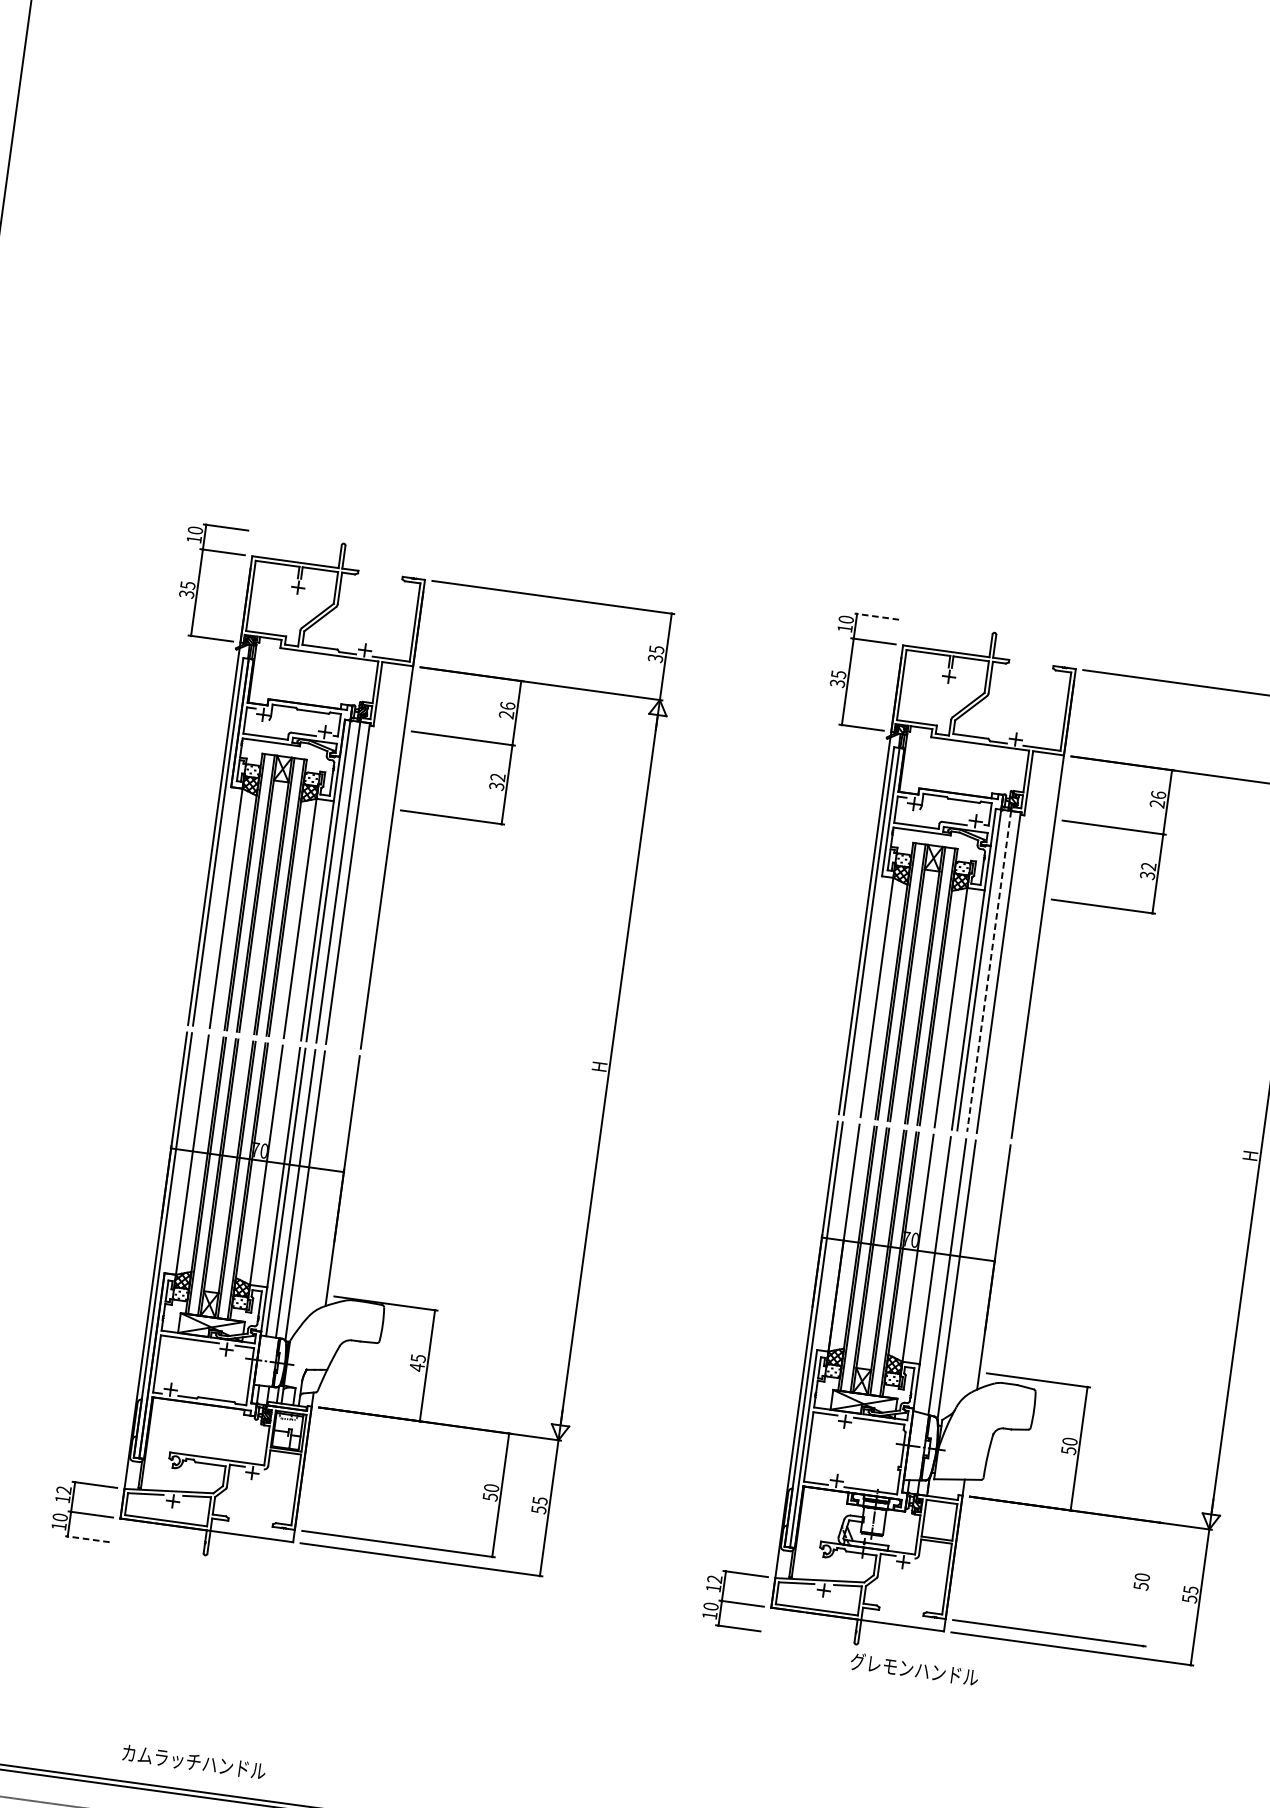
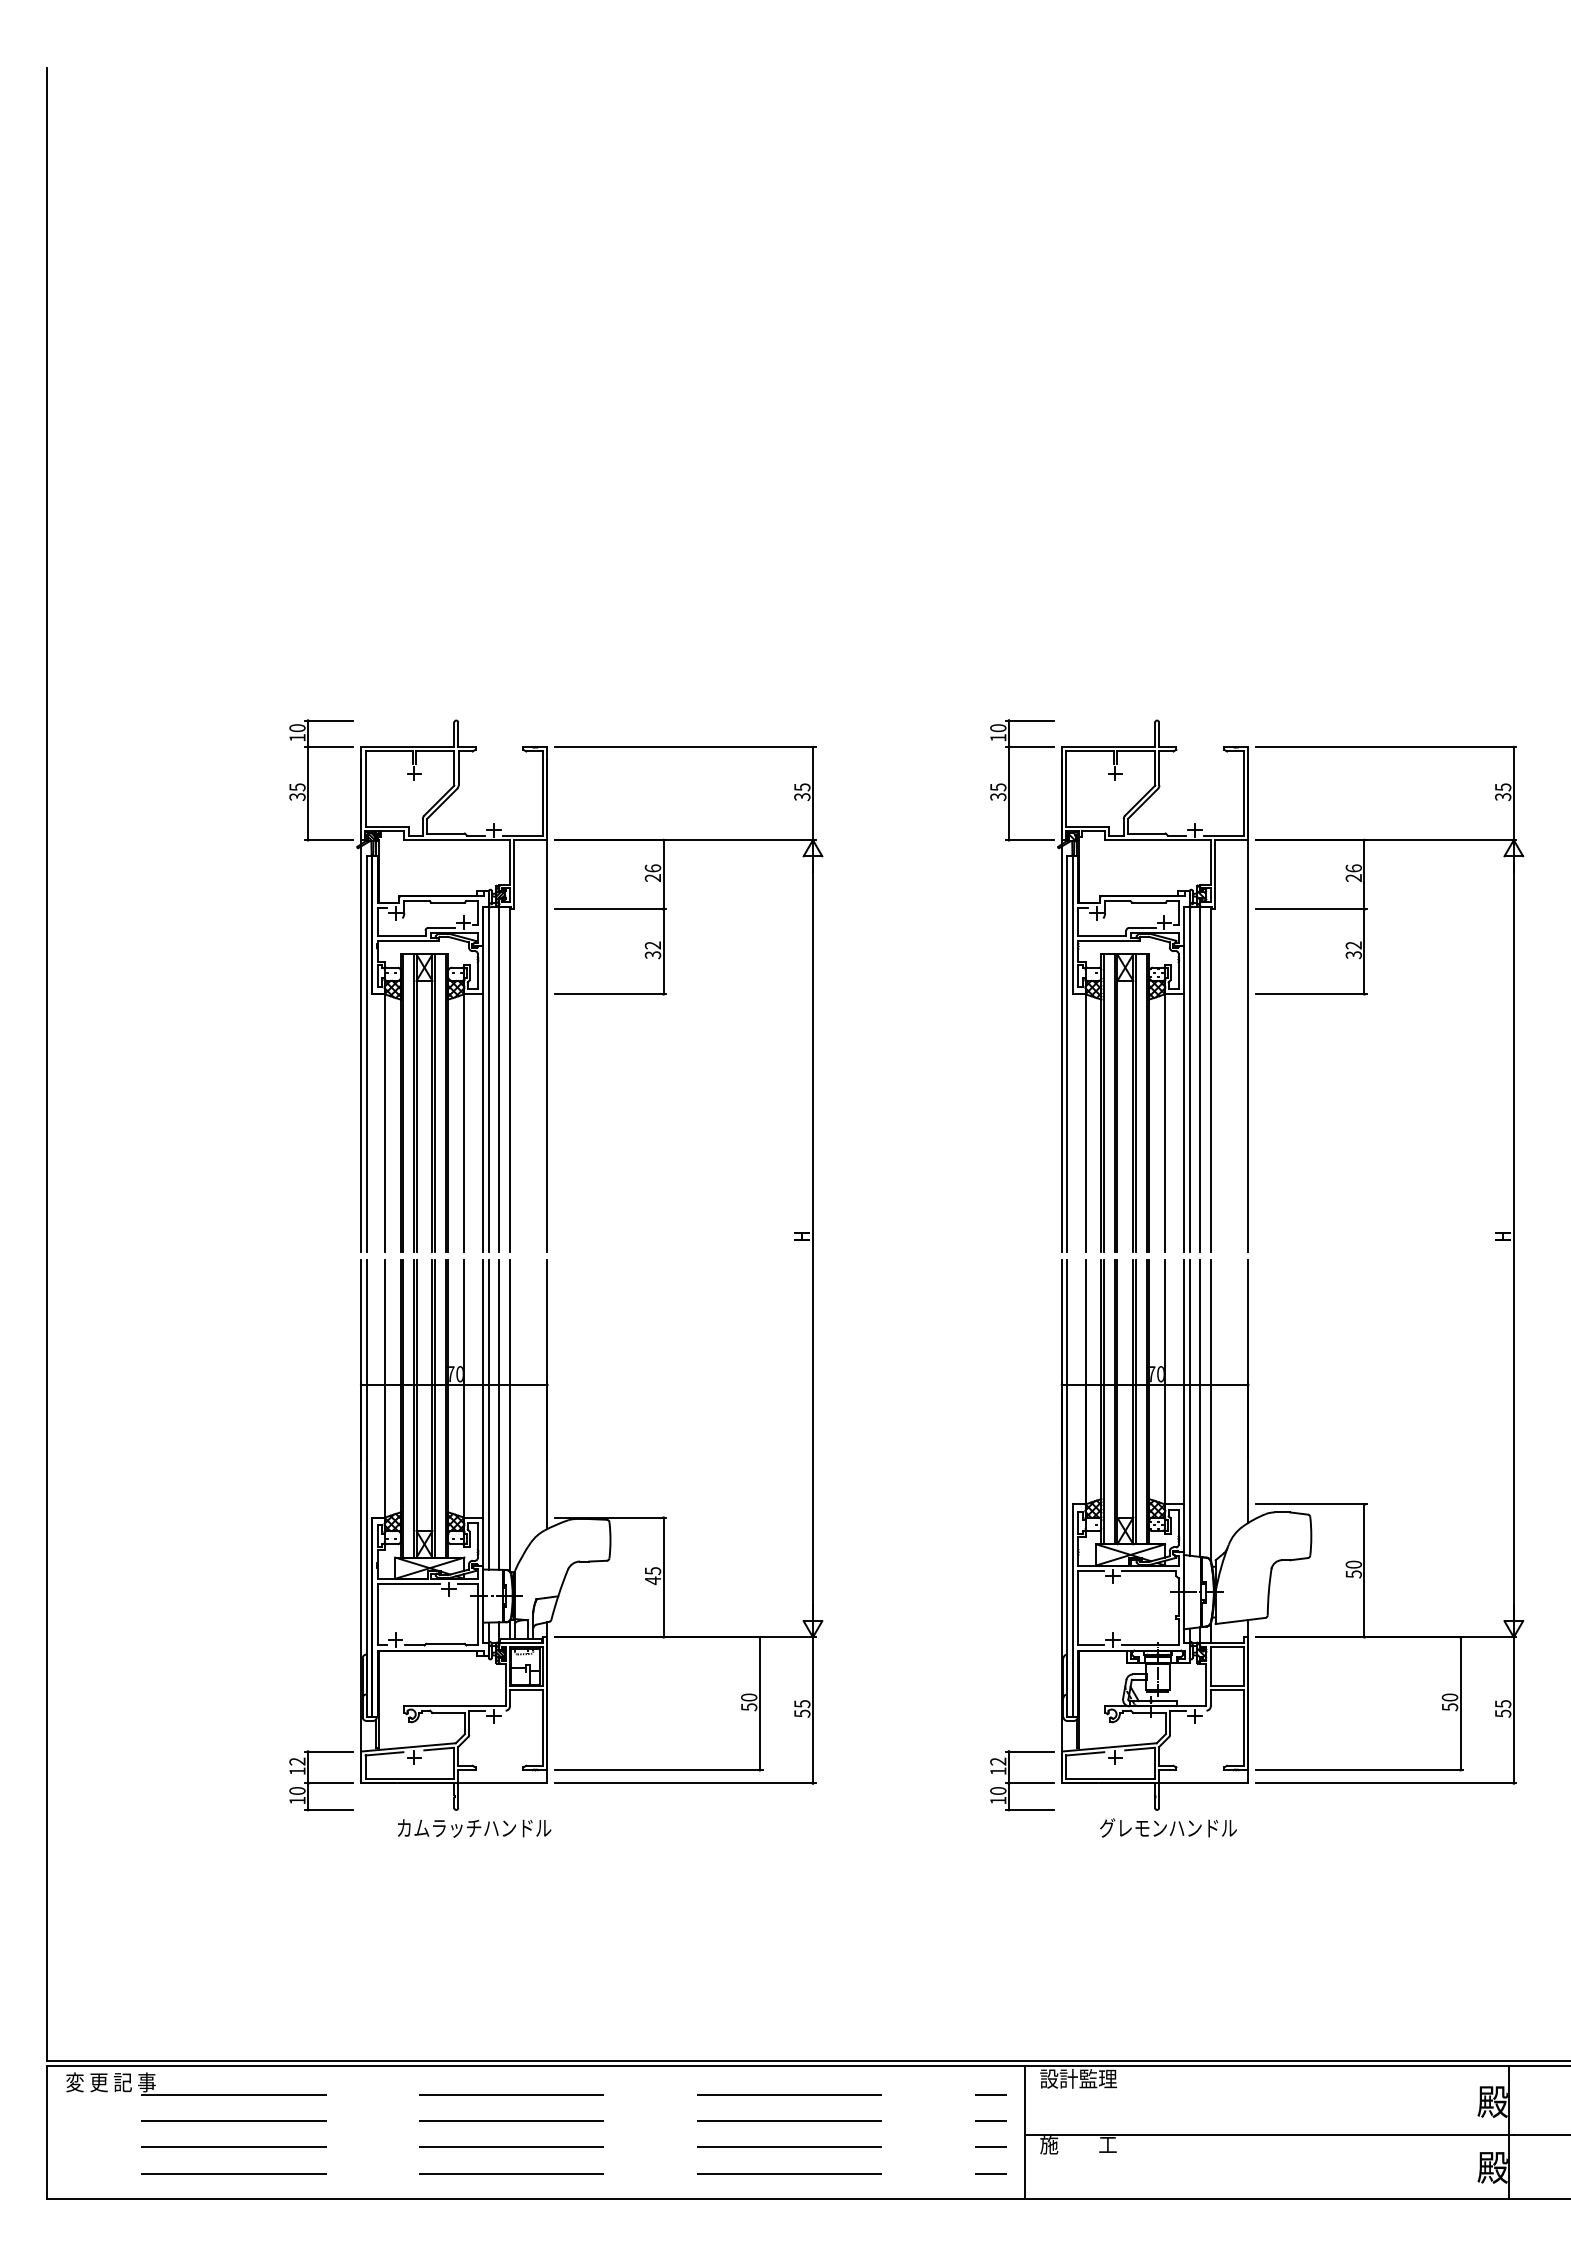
line: (877, 616) -> (1030, 720), dashed -> solid
line: (989, 971) -> (1200, 1079), dashed -> solid
line: (937, 1274) -> (1189, 1407), added
line: (87, 1538) -> (329, 1809), dashed -> solid
line: (1151, 1584) -> (1460, 1703), added
text: (914, 1669) -> (1168, 1827), moved
text: (194, 1762) -> (474, 1828), moved

